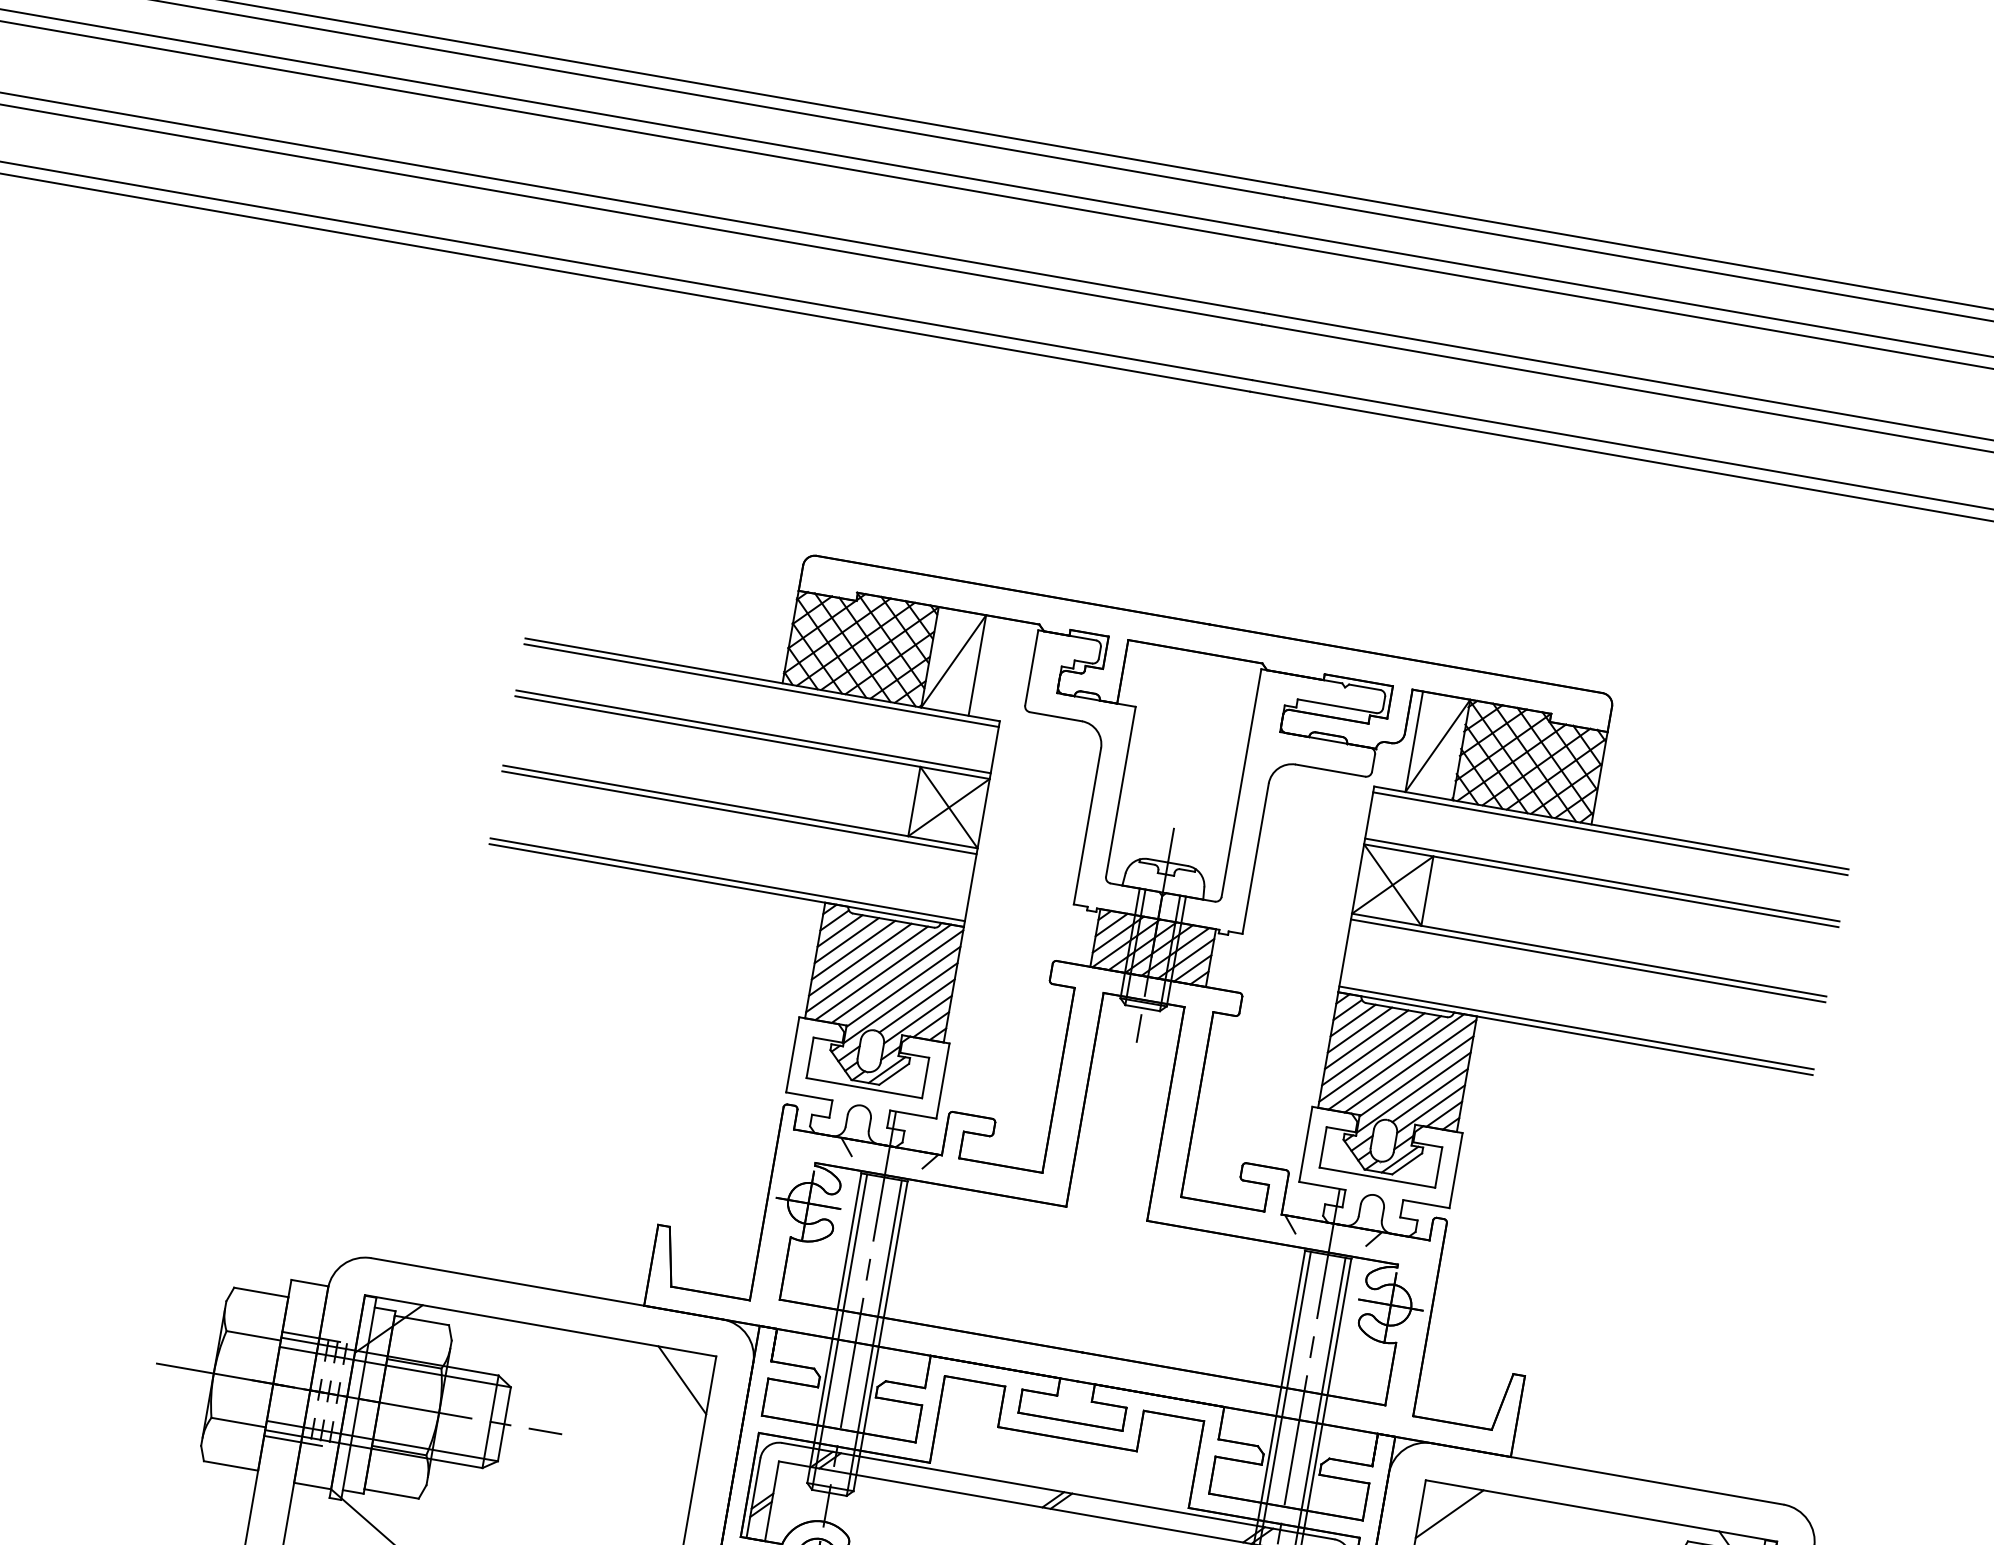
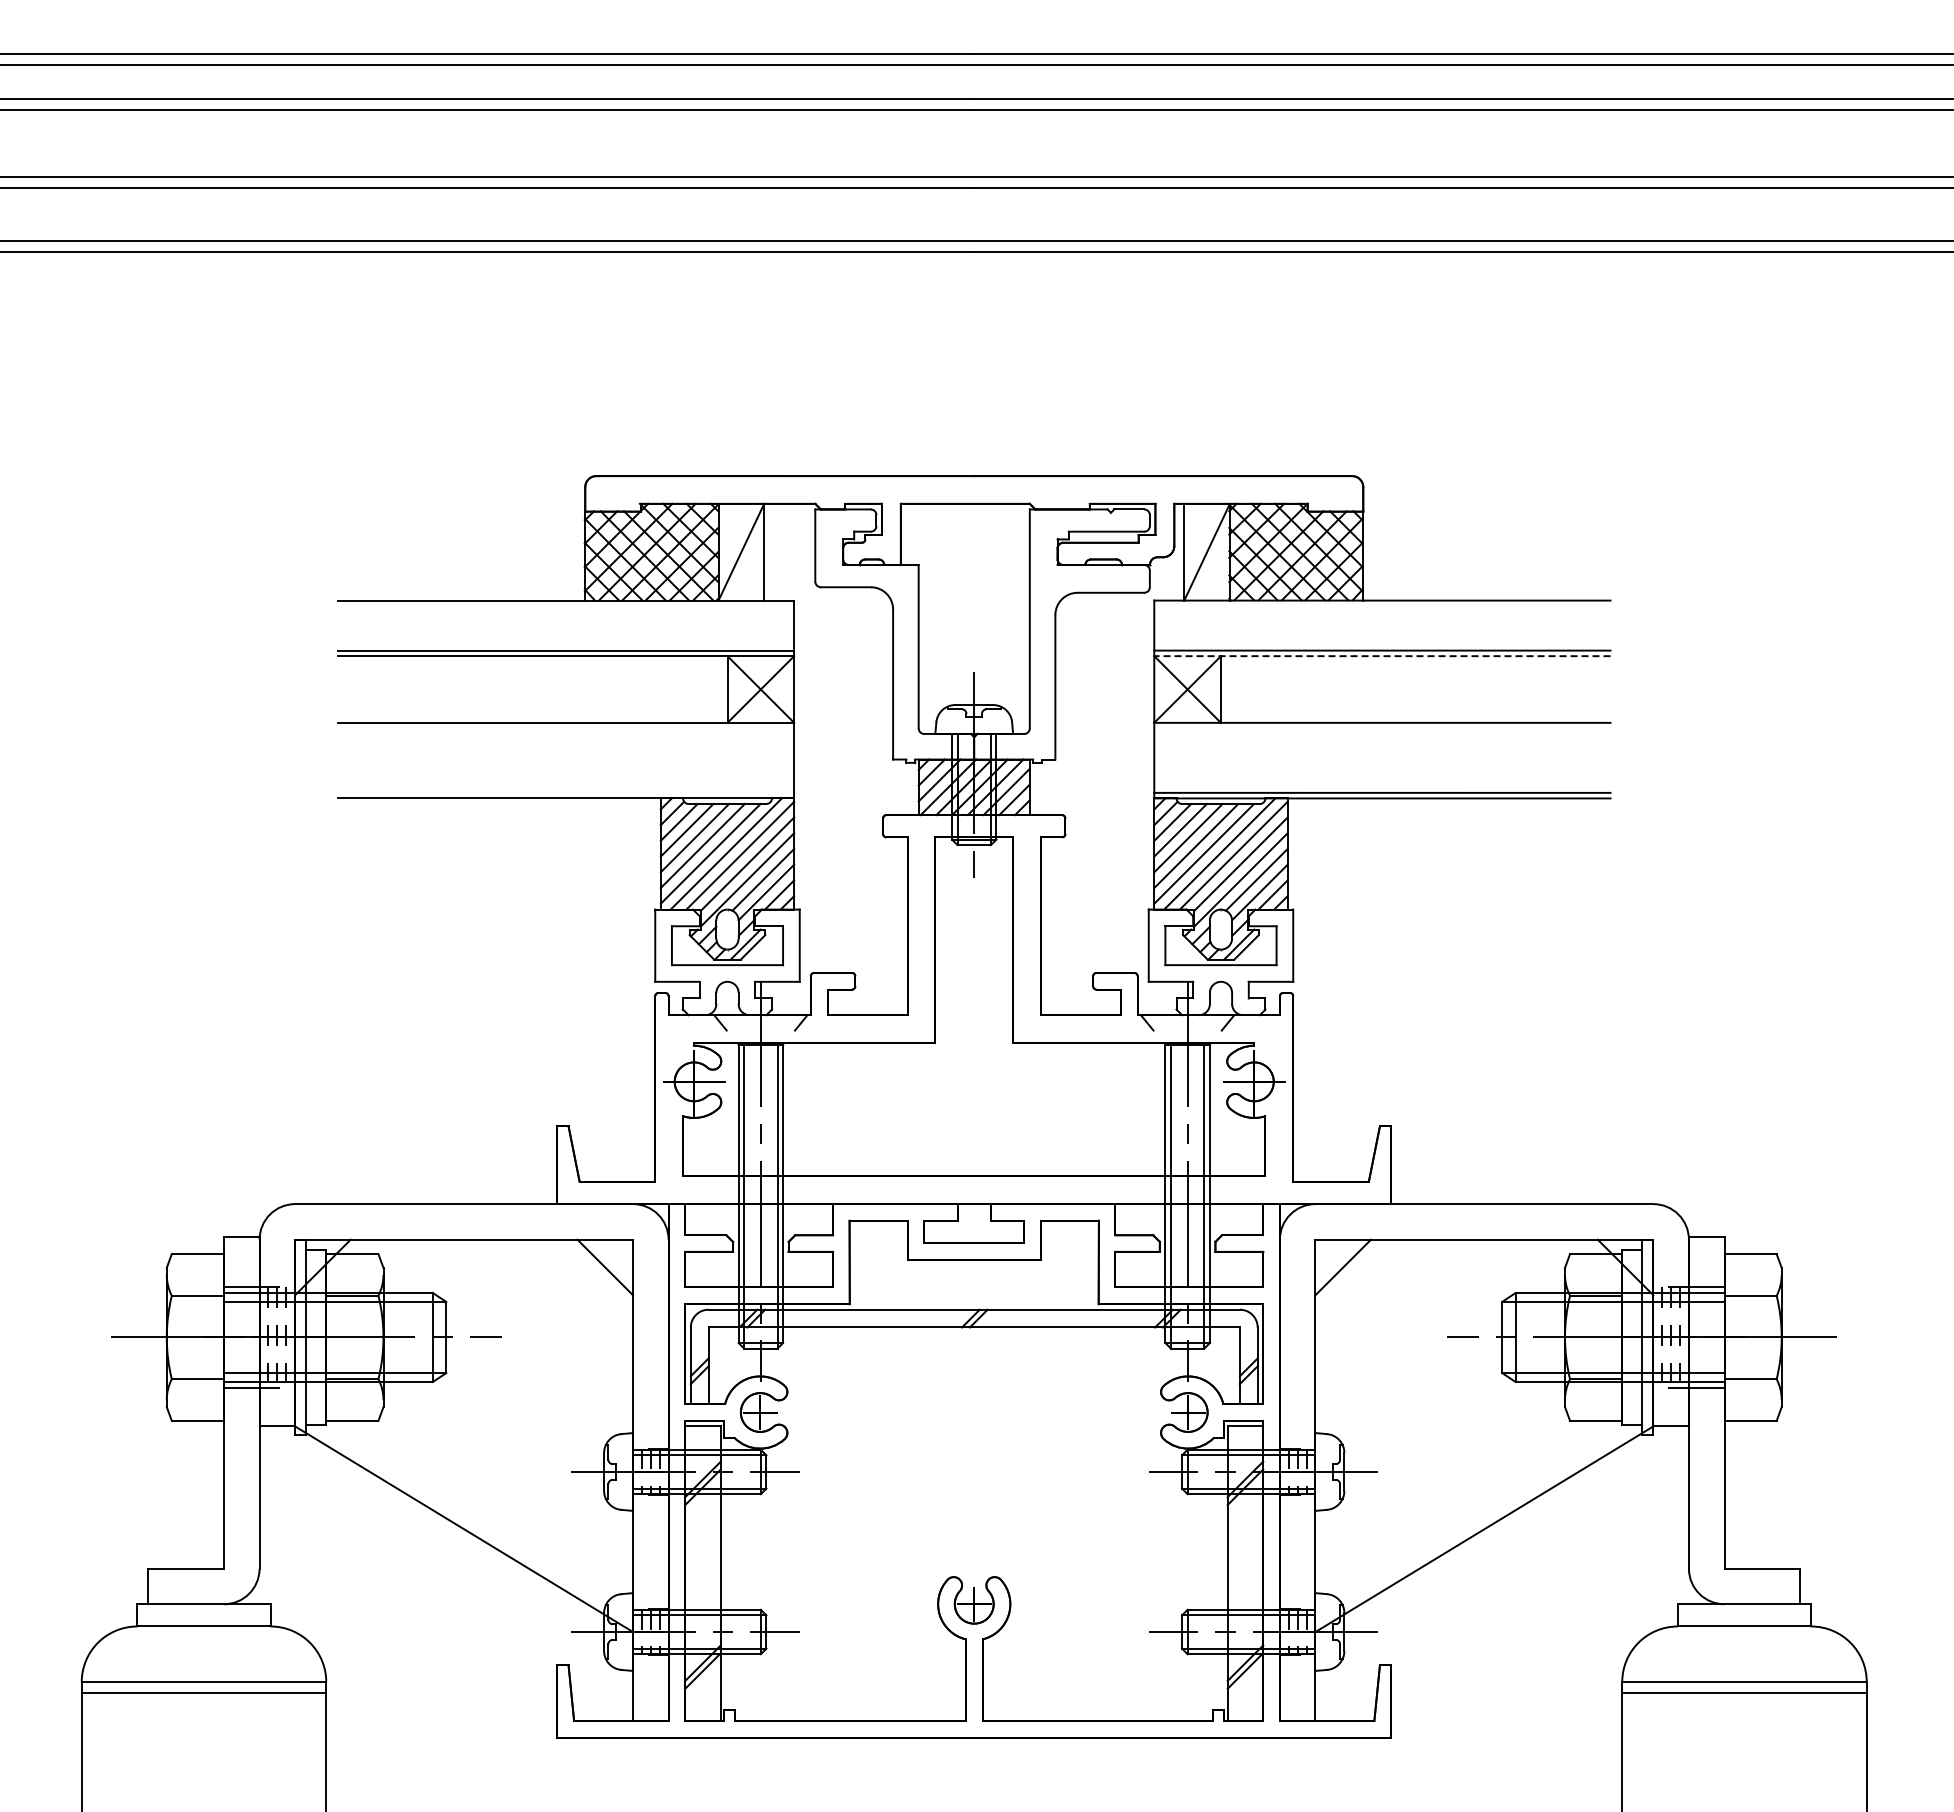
line: (760, 685) -> (565, 606), removed
line: (738, 812) -> (565, 728), removed
line: (1610, 834) -> (1382, 606), removed
line: (727, 879) -> (565, 792), removed
line: (1600, 885) -> (1381, 656), solid -> dashed
line: (1588, 960) -> (1382, 728), removed

